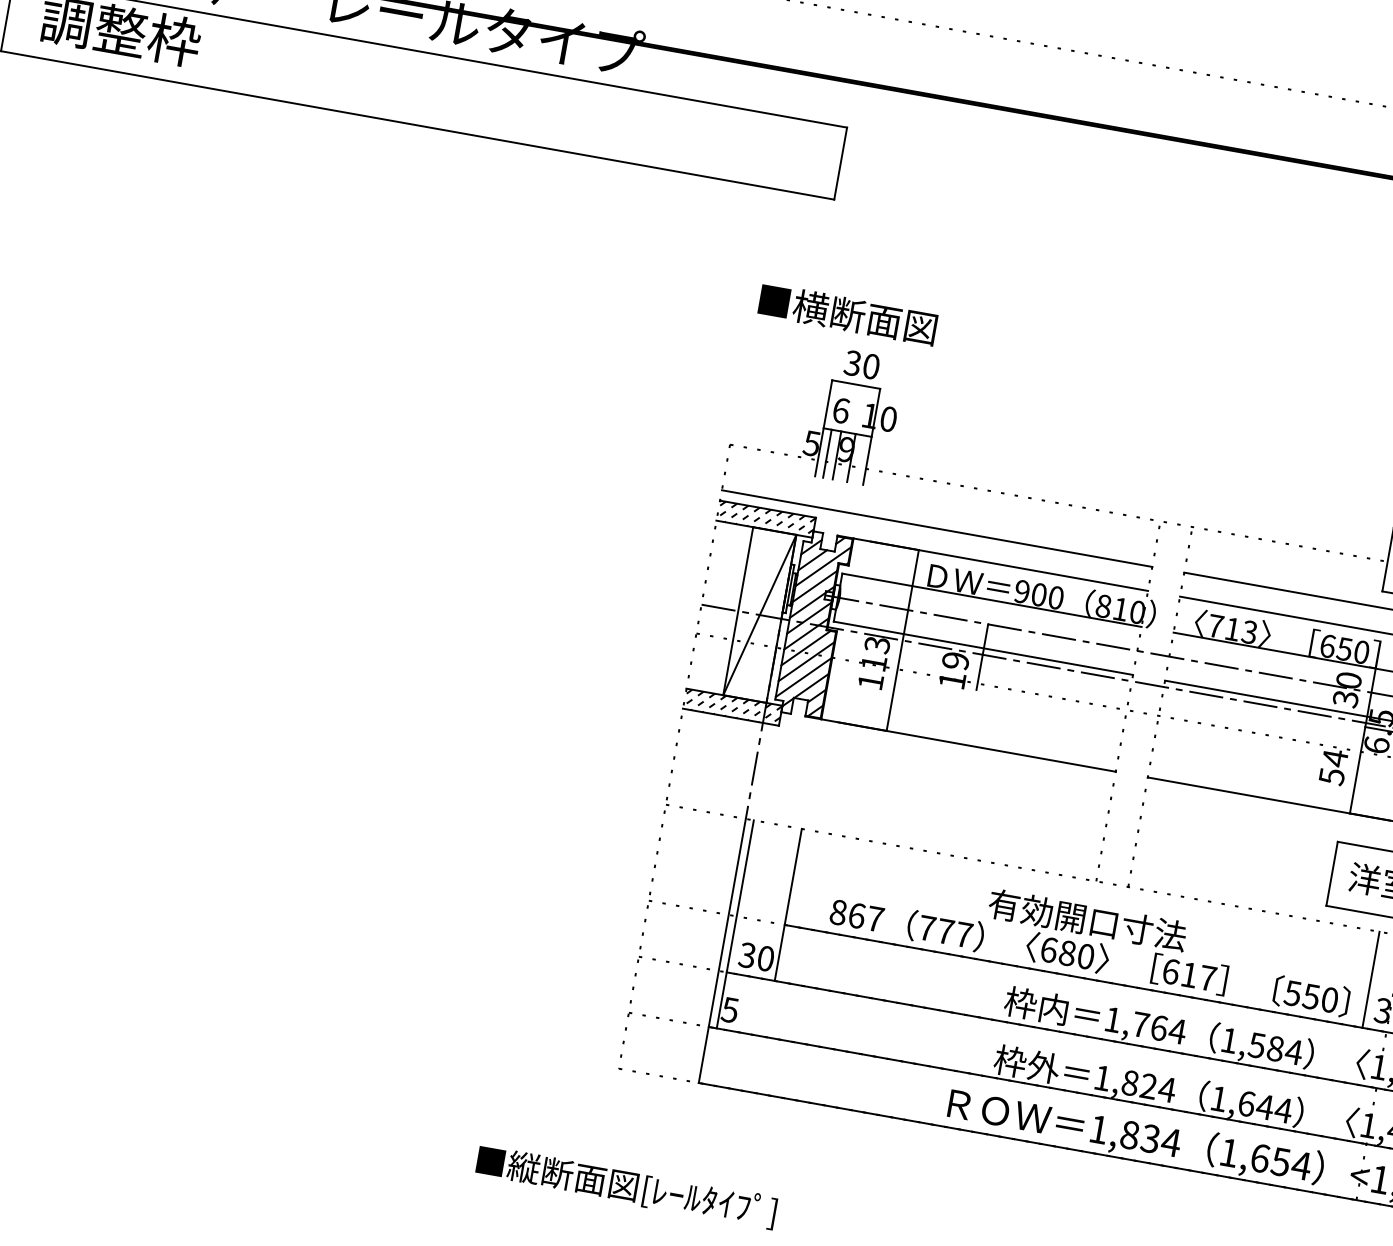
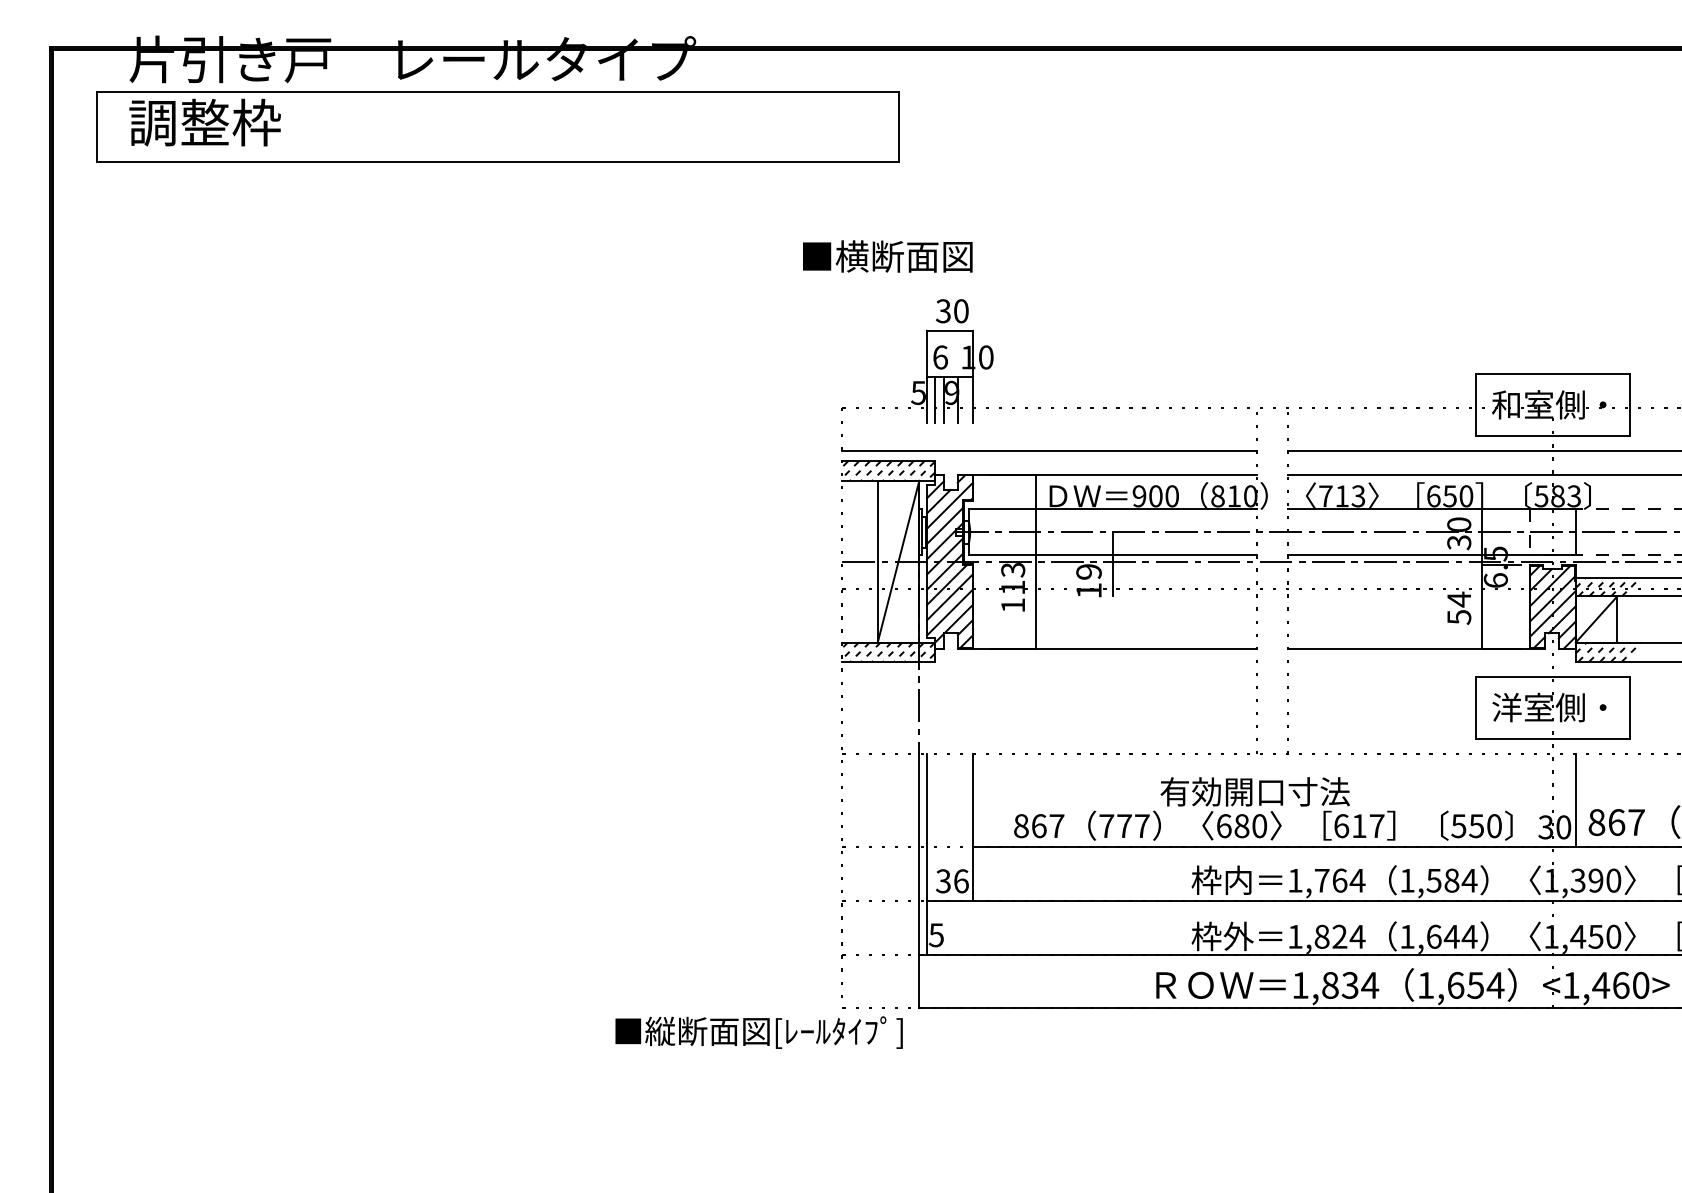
text: (847, 314) -> (887, 256), moved
text: (766, 958) -> (961, 881), 30 -> 36
line: (1370, 979) -> (1529, 800), removed
text: (625, 1186) -> (758, 1032), moved

